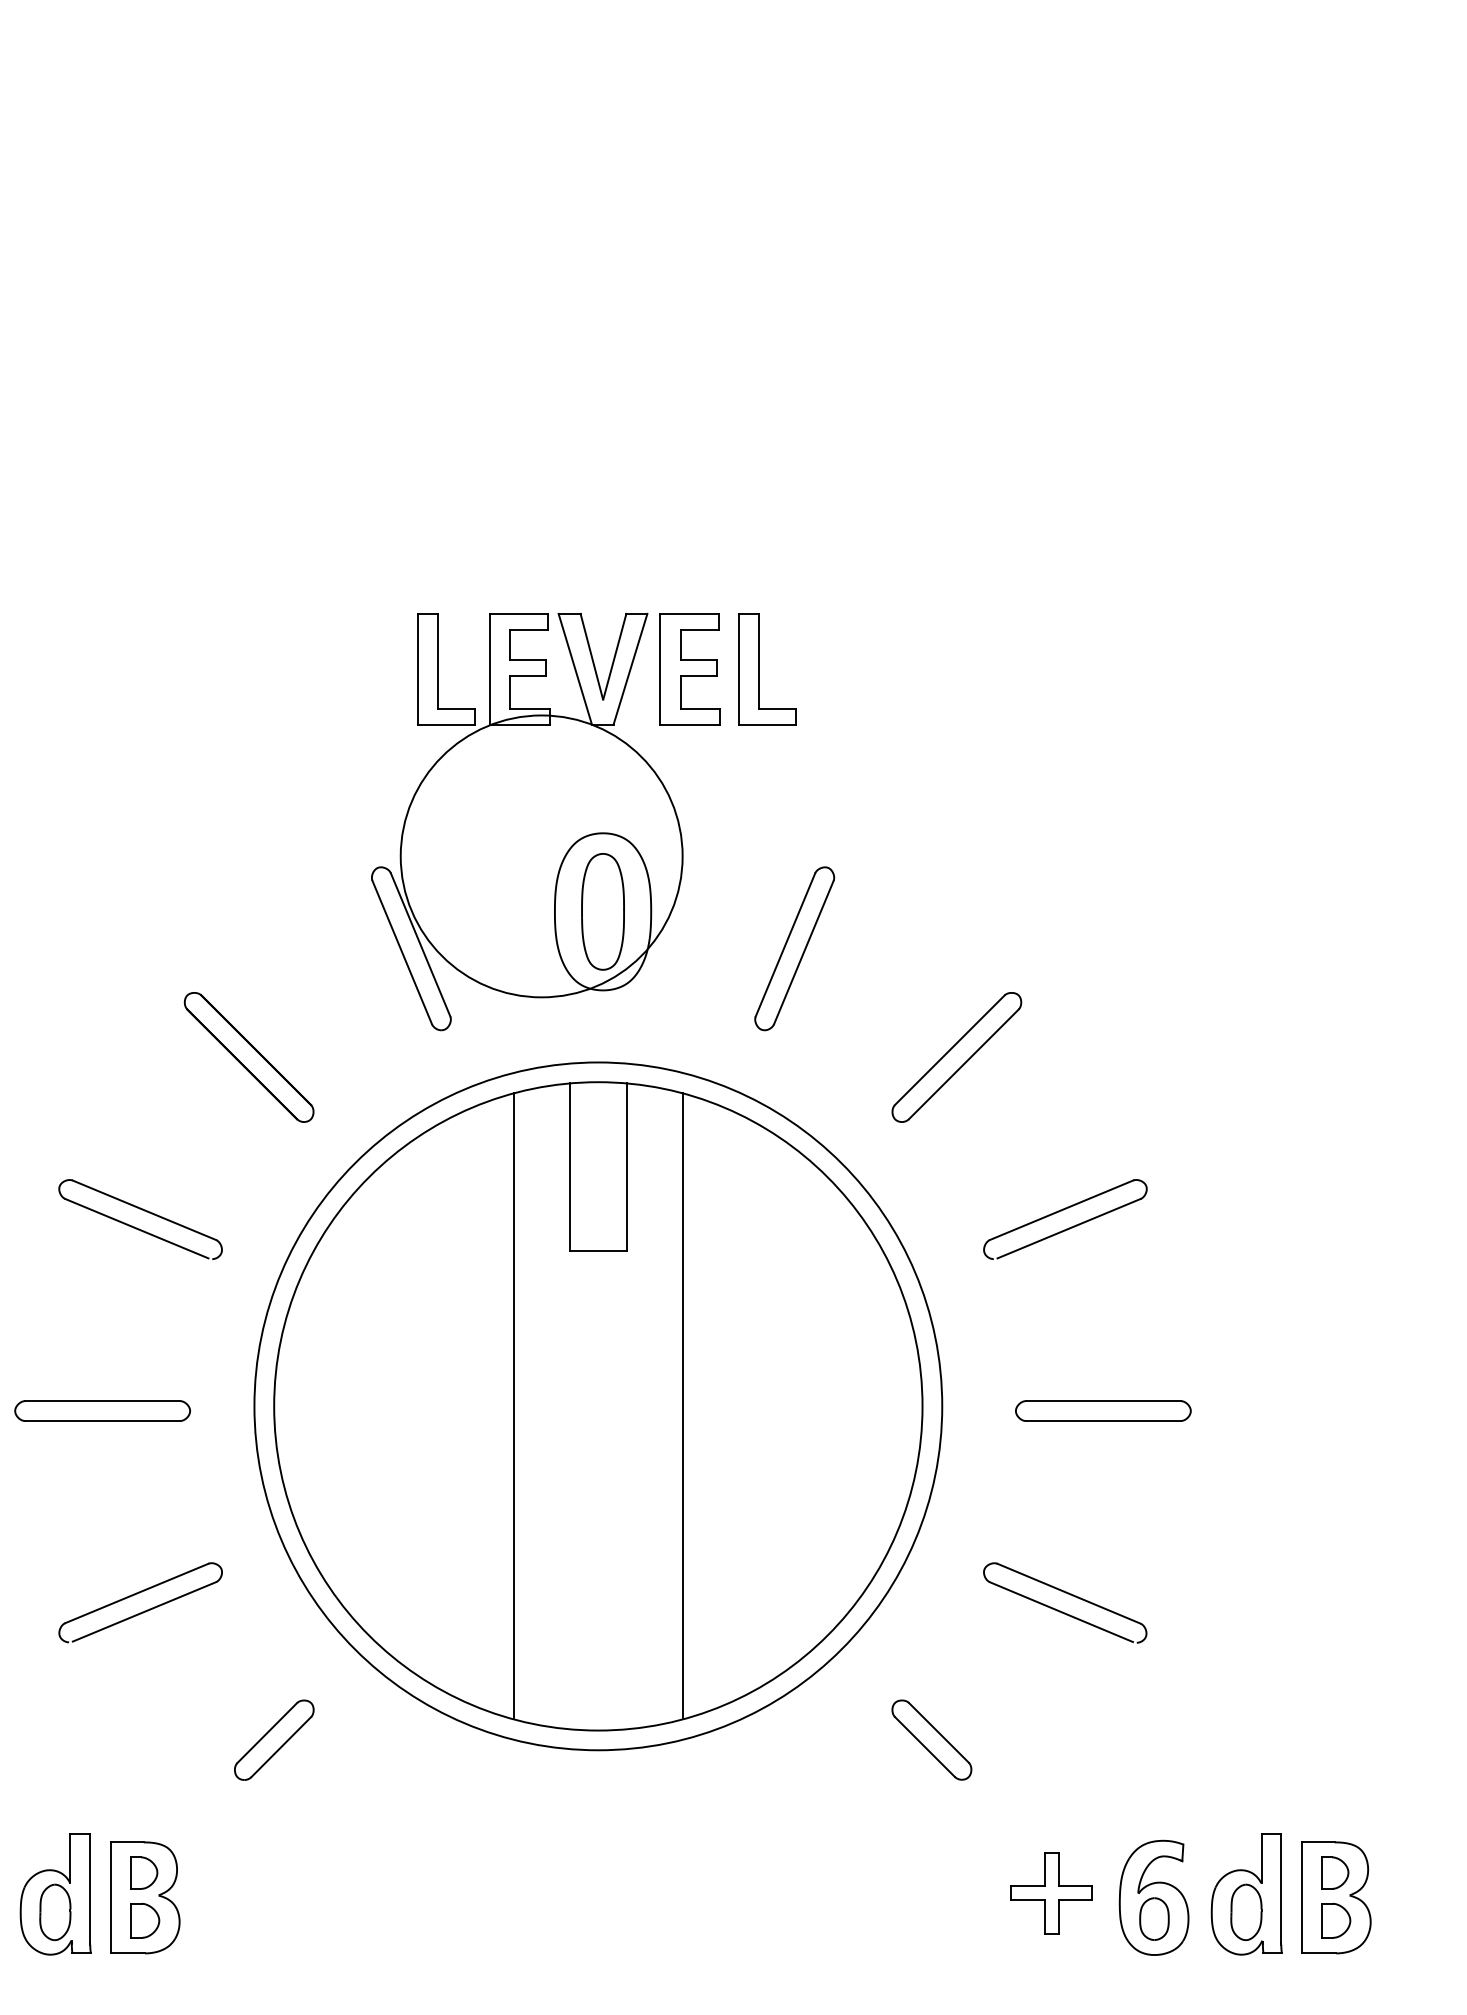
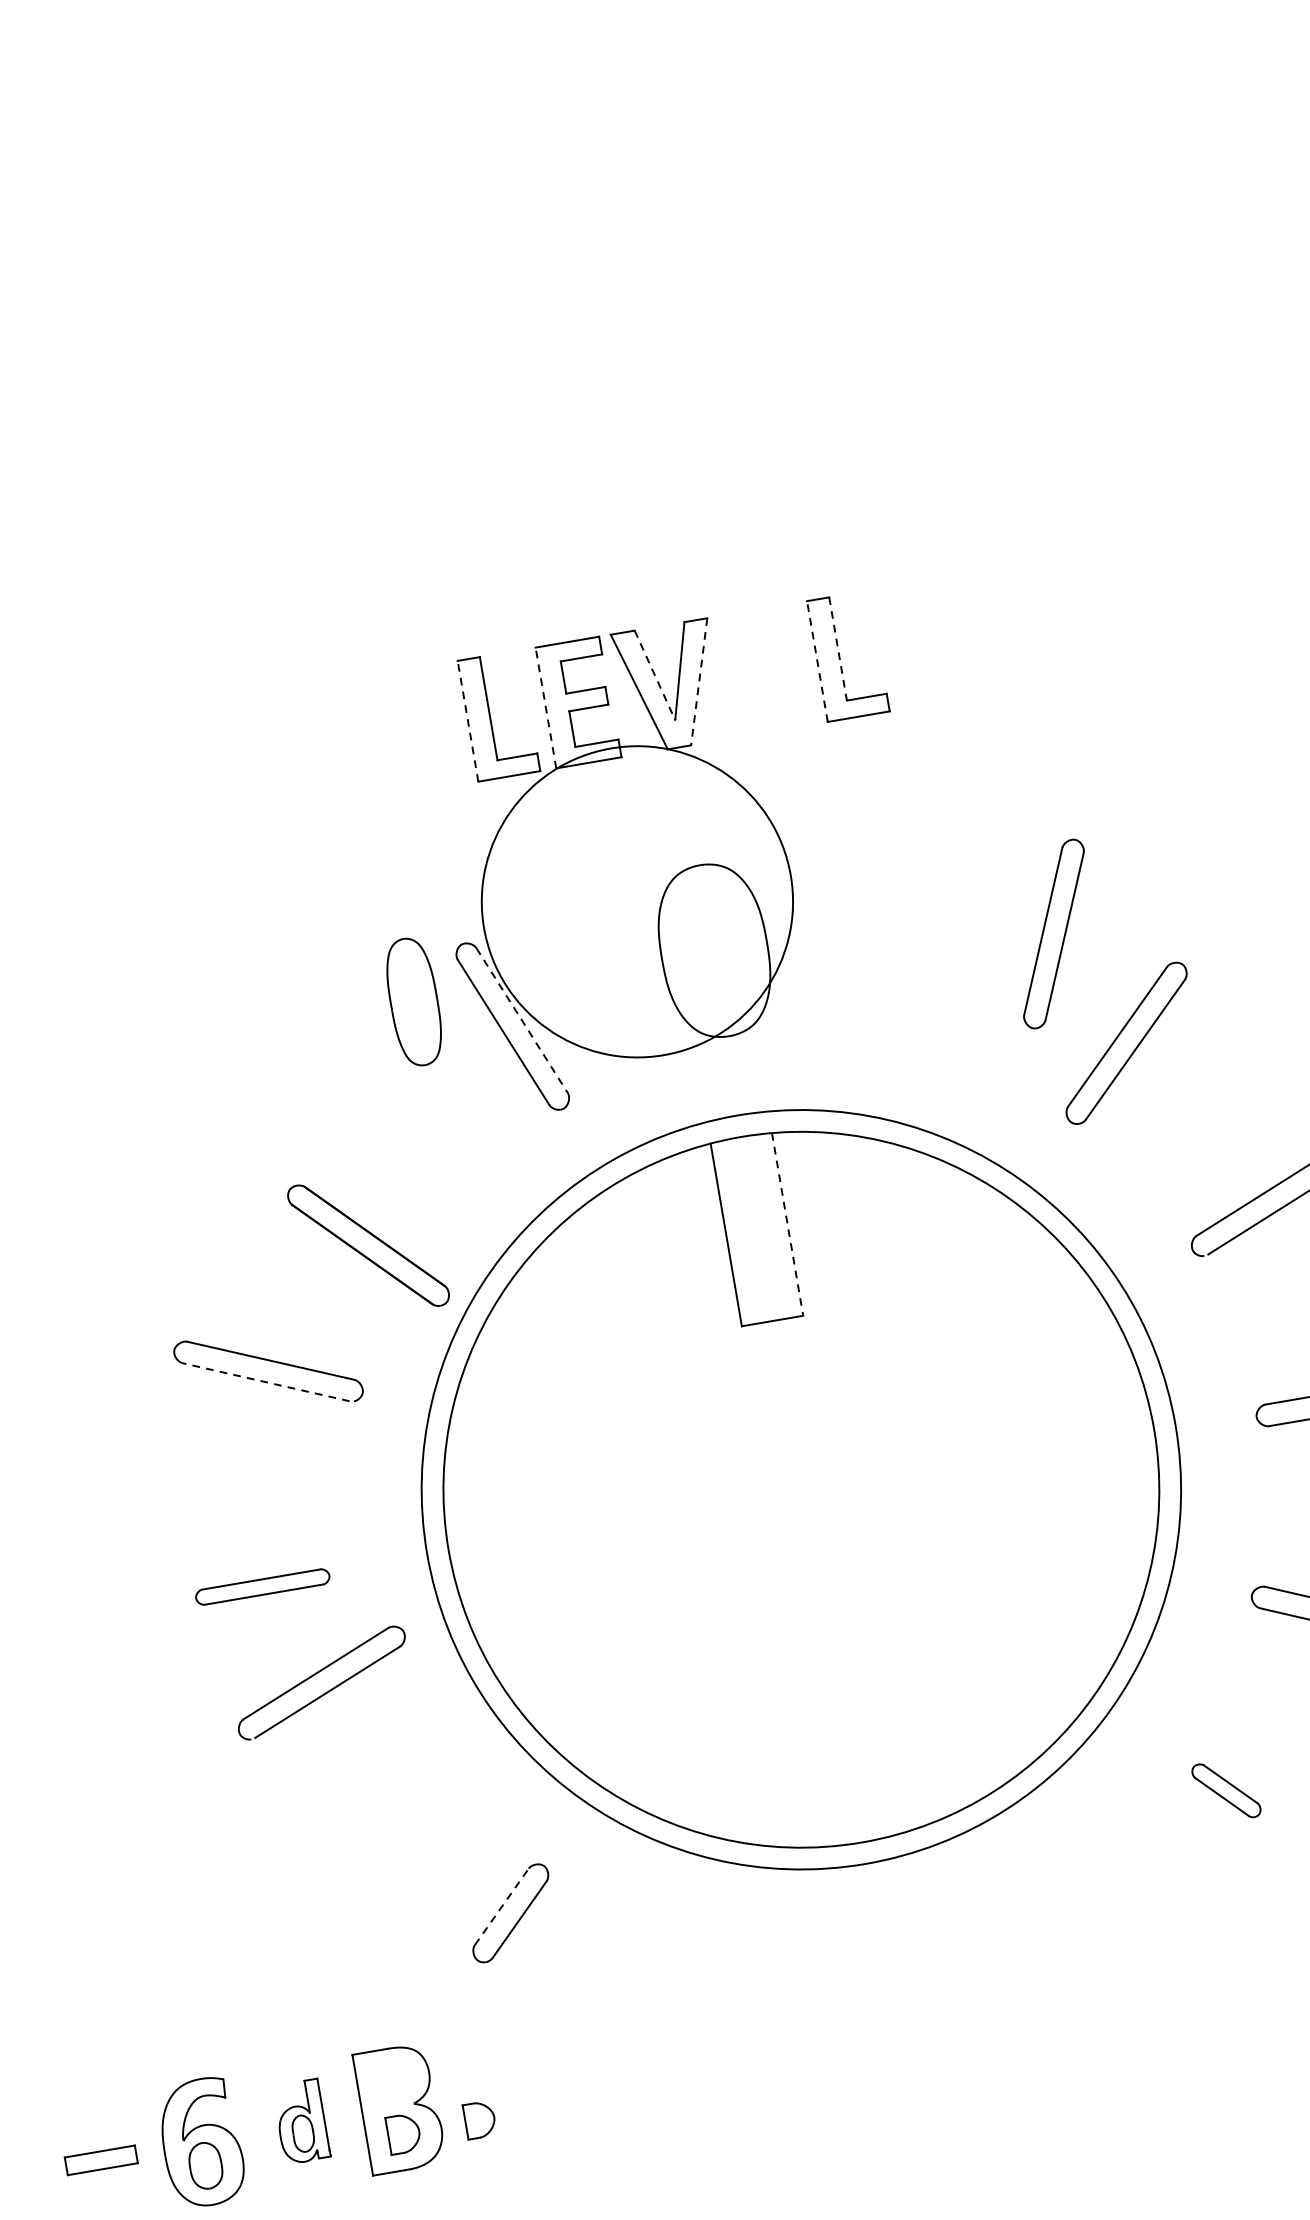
line: (591, 657) -> (654, 676), solid -> dashed
line: (759, 661) -> (838, 649), solid -> dashed
line: (418, 668) -> (468, 720), solid -> dashed
line: (489, 668) -> (545, 707), solid -> dashed
line: (630, 669) -> (699, 681), solid -> dashed
part: (689, 669) -> (763, 670), removed
line: (739, 669) -> (817, 661), solid -> dashed
part: (602, 911) -> (413, 1001), moved
line: (420, 944) -> (521, 1020), solid -> dashed
part: (794, 948) -> (1053, 933), moved
part: (248, 1057) -> (367, 1245), moved
line: (626, 1167) -> (787, 1224), solid -> dashed
line: (136, 1228) -> (265, 1382), solid -> dashed
line: (513, 1406) -> (709, 1505), removed
line: (682, 1406) -> (892, 1474), removed
part: (102, 1410) -> (262, 1586), size x0.7
part: (137, 1594) -> (316, 1674), moved
line: (267, 1732) -> (502, 1906), solid -> dashed
part: (931, 1739) -> (1225, 1790), size x0.7
part: (144, 1872) -> (480, 2119), moved
part: (55, 1894) -> (301, 2121), size x0.6

